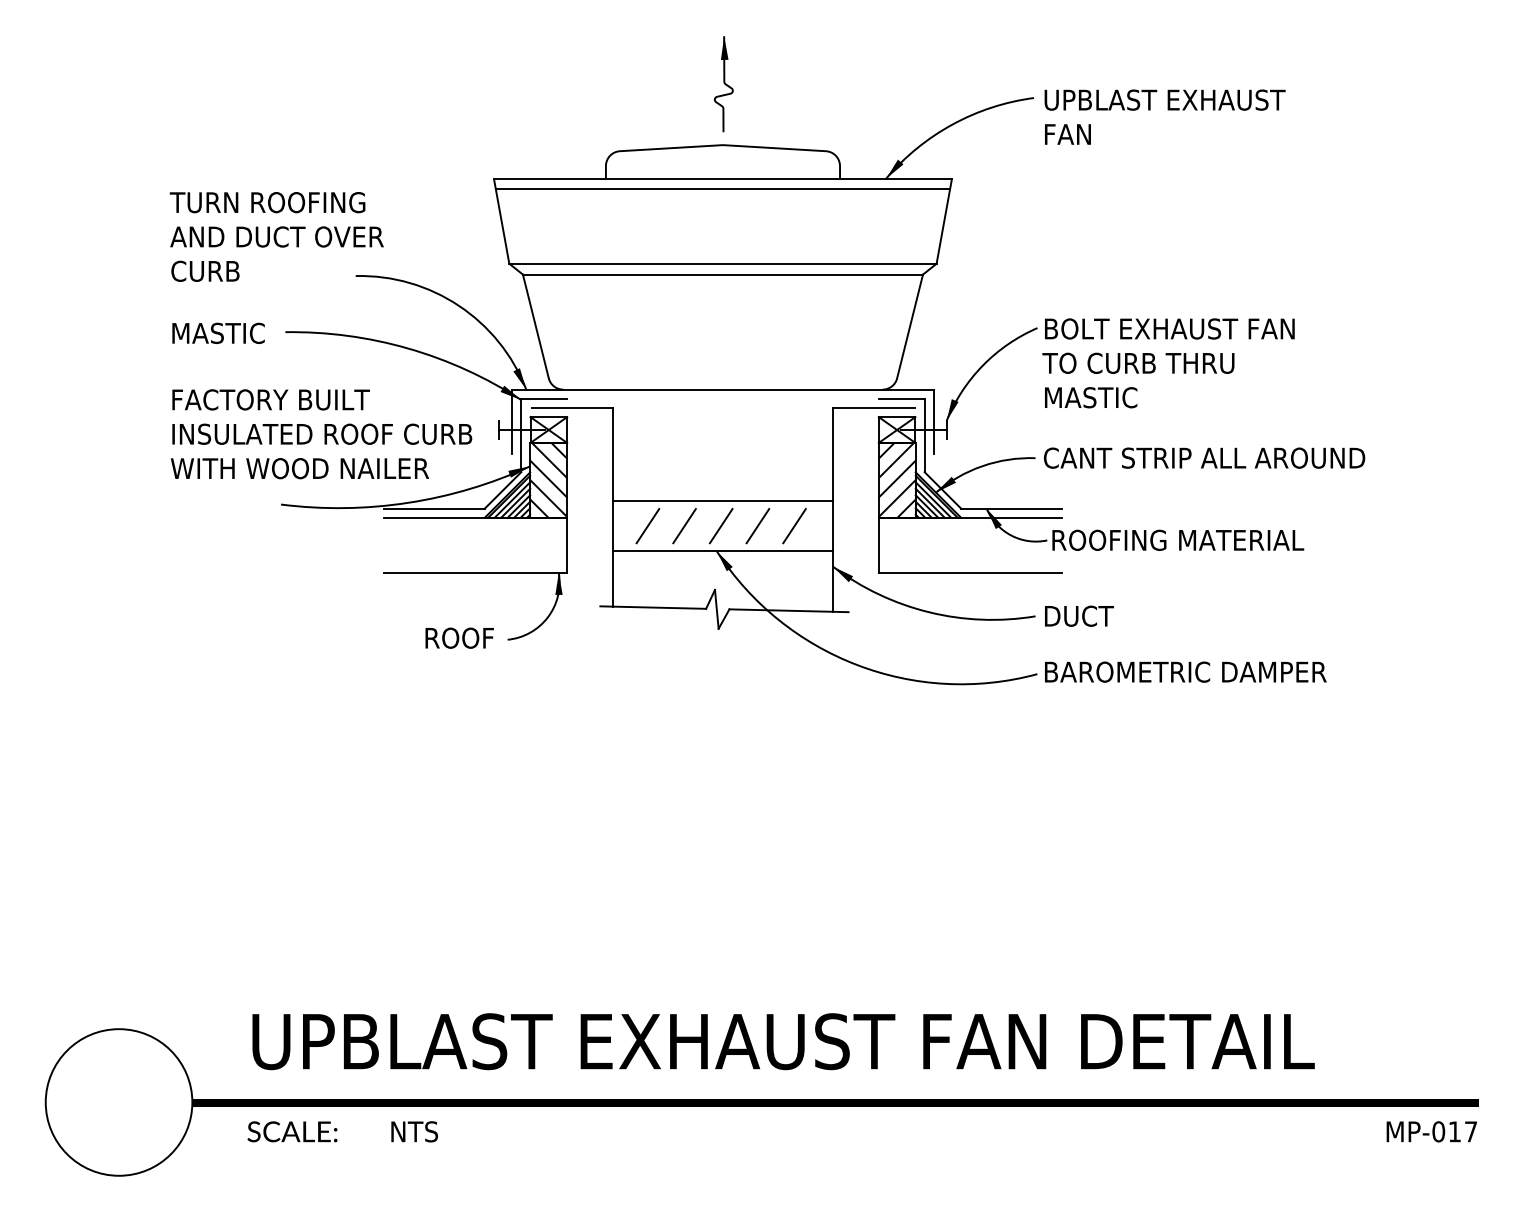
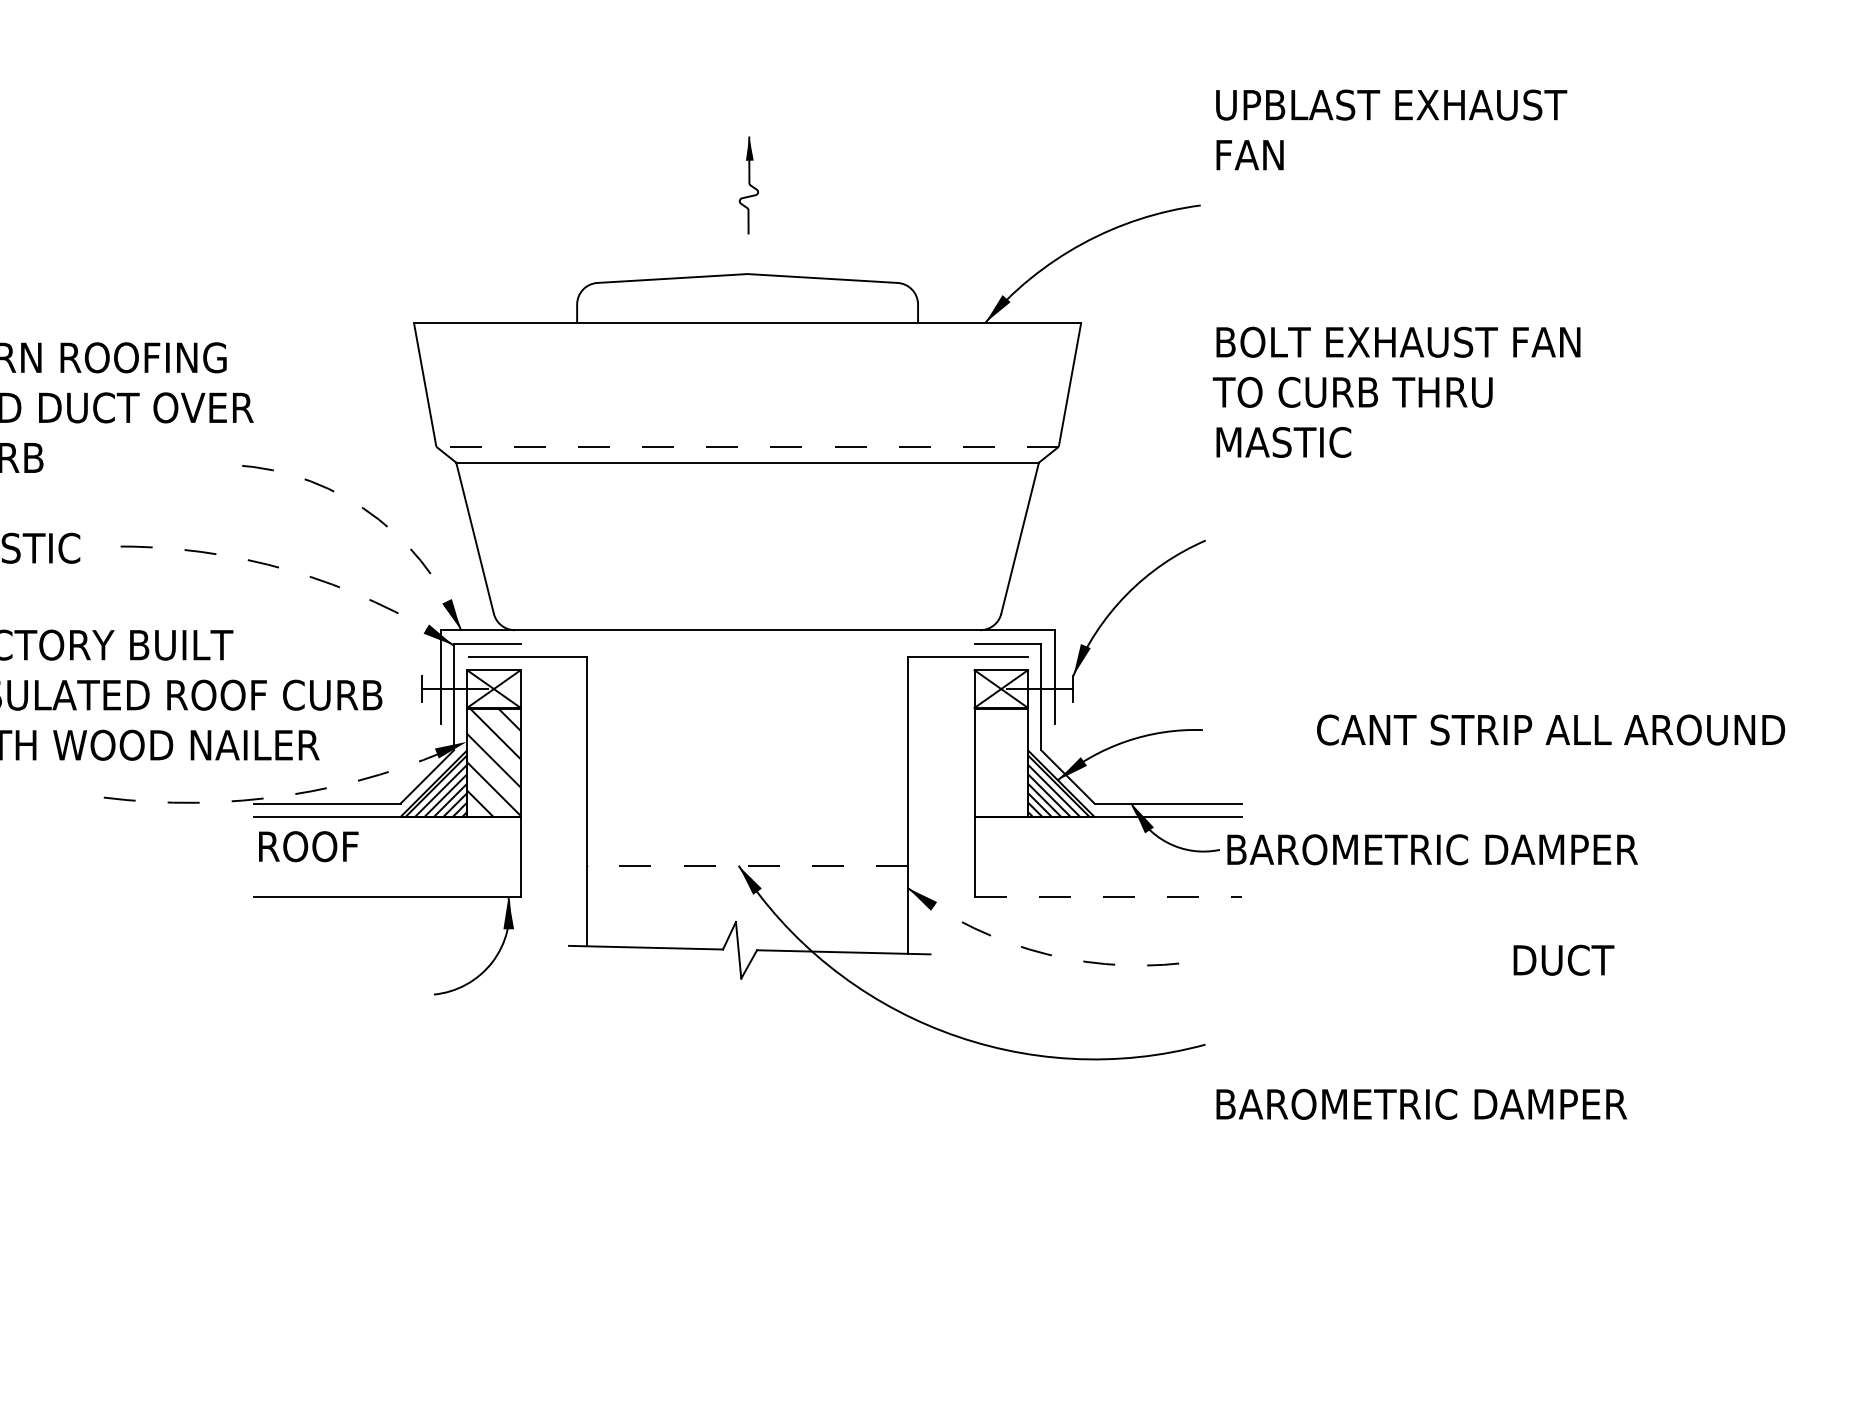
part: (723, 84) -> (748, 185), size x0.7
text: (1164, 116) -> (1390, 128), moved
line: (722, 189) -> (746, 338), removed
line: (722, 263) -> (746, 446), solid -> dashed
arc: (458, 305) -> (362, 507), solid -> dashed
arc: (408, 348) -> (289, 570), solid -> dashed
text: (1168, 363) -> (1396, 392), moved
text: (1204, 457) -> (1550, 729), moved
hatch: (896, 480) -> (1000, 762), removed
line: (722, 500) -> (746, 791), removed
arc: (408, 502) -> (289, 794), solid -> dashed
line: (647, 526) -> (637, 829), removed
line: (684, 526) -> (691, 829), removed
line: (720, 526) -> (743, 829), removed
line: (757, 526) -> (797, 829), removed
line: (794, 526) -> (851, 829), removed
text: (1194, 539) -> (1434, 848), ROOFING MATERIAL -> BAROMETRIC DAMPER
line: (722, 551) -> (746, 865), solid -> dashed
line: (970, 572) -> (1108, 896), solid -> dashed
arc: (929, 612) -> (1048, 954), solid -> dashed
text: (1079, 615) -> (1564, 959), moved
text: (459, 637) -> (308, 845), moved
text: (1185, 671) -> (1421, 1103), moved

